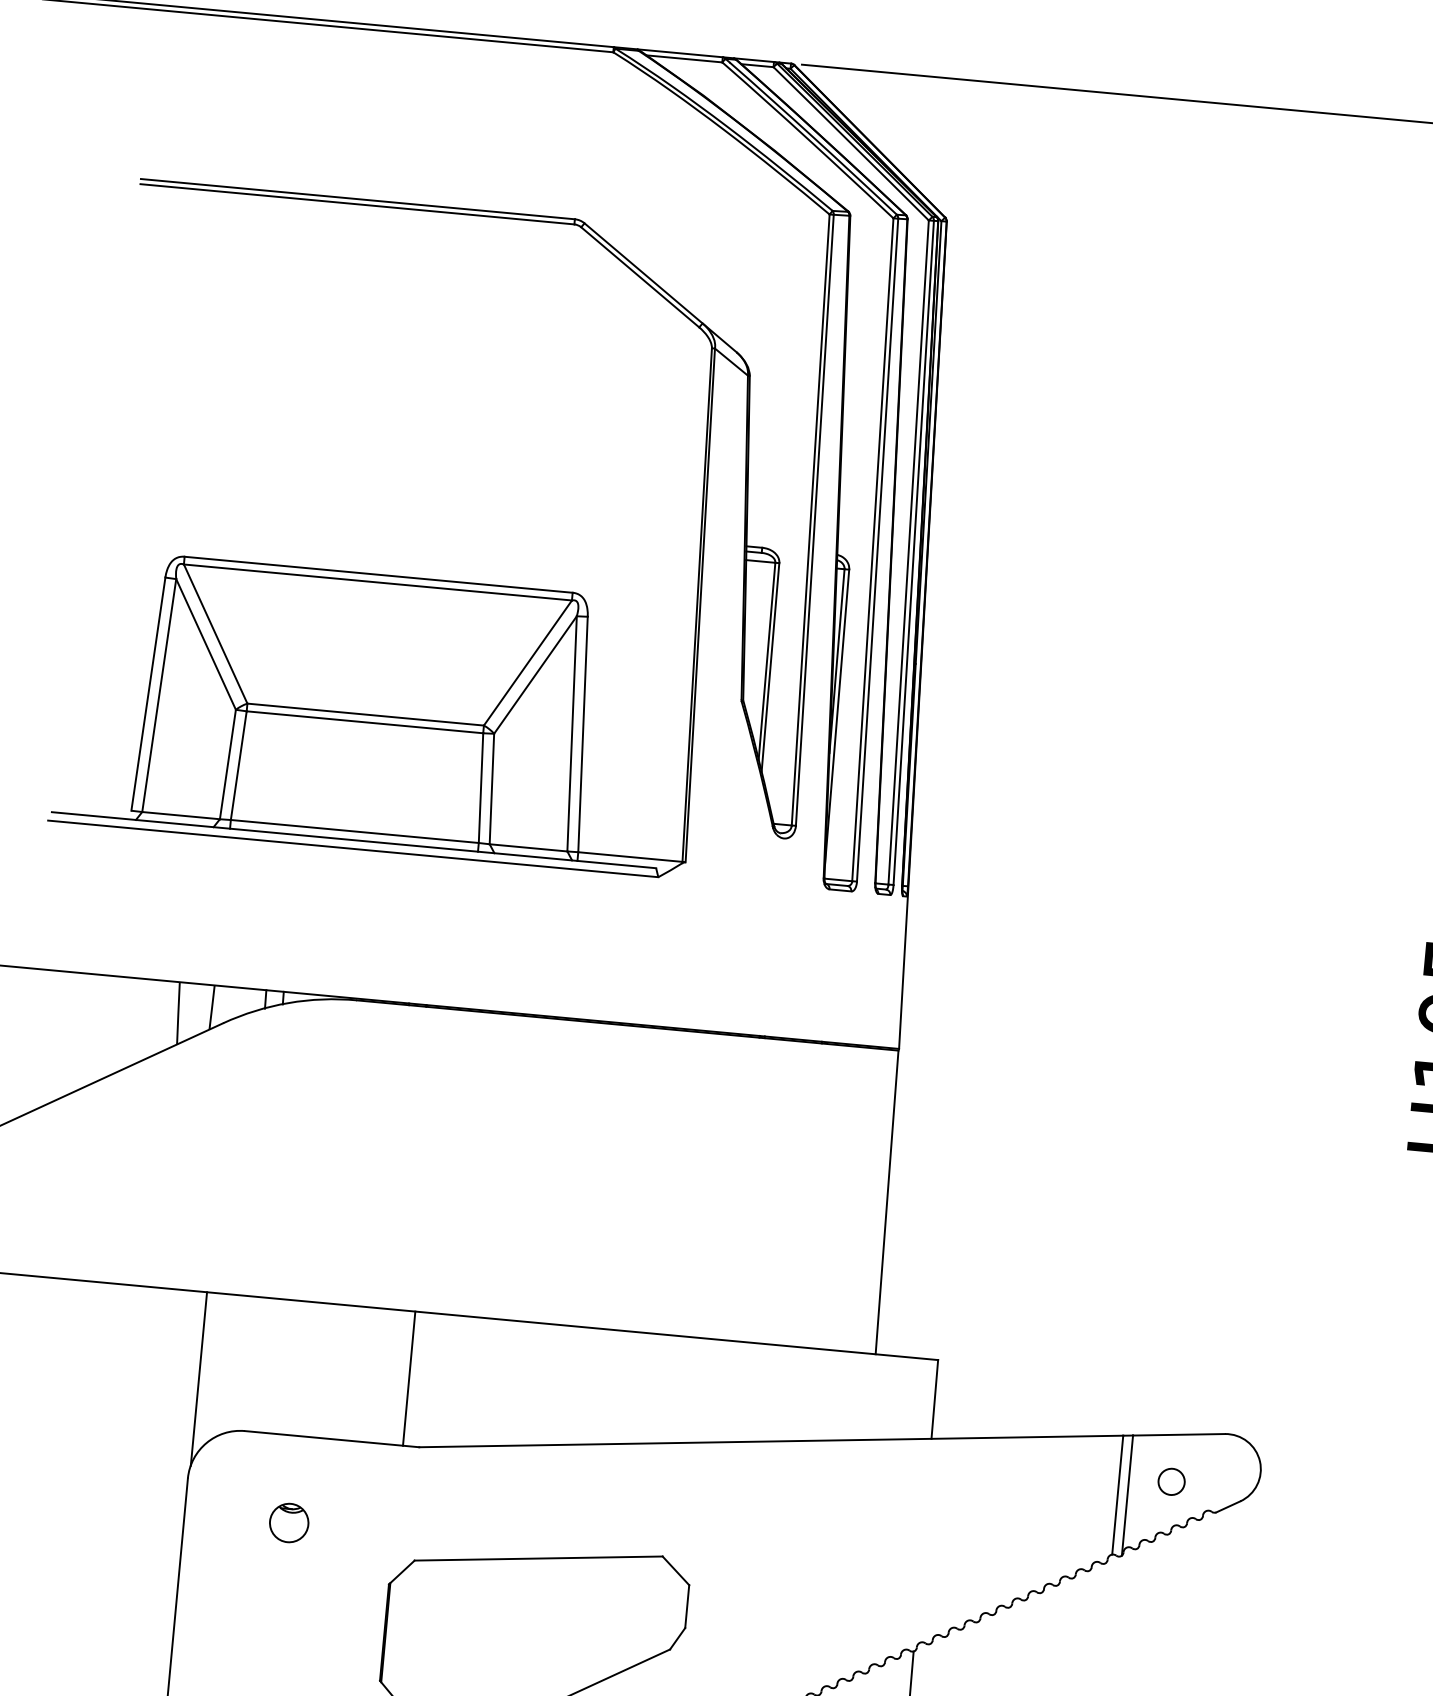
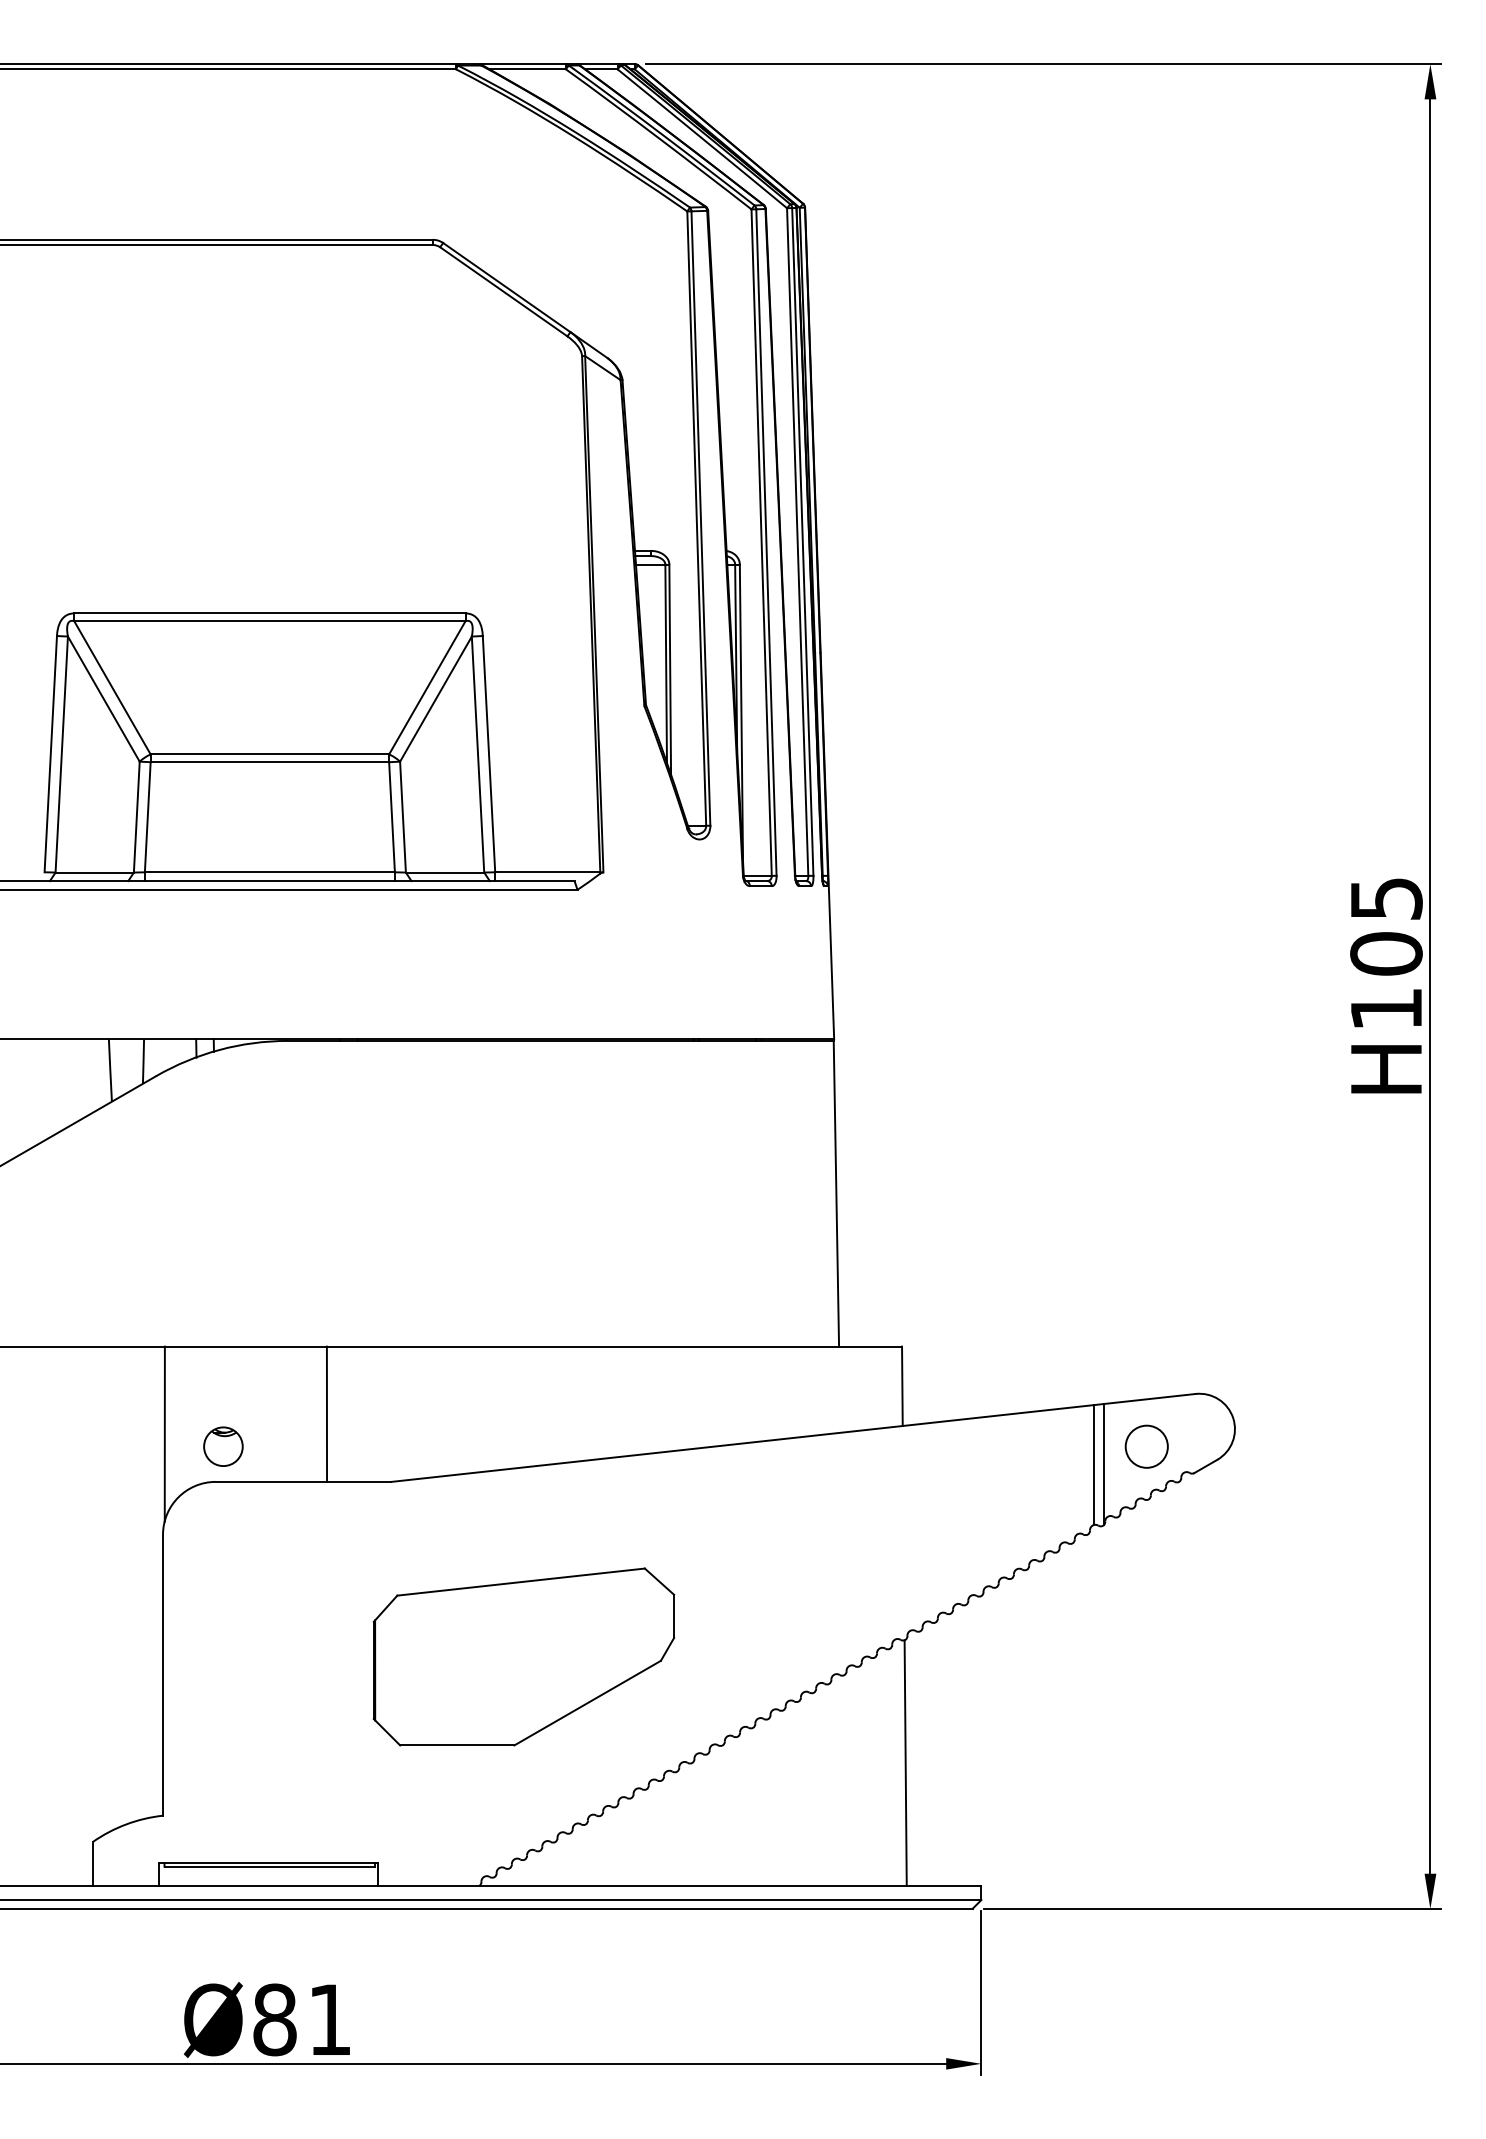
line: (408, 1377) -> (326, 1413), moved
circle: (1171, 1481) -> (1146, 1446), size x1.6
part: (289, 1522) -> (223, 1446), moved

